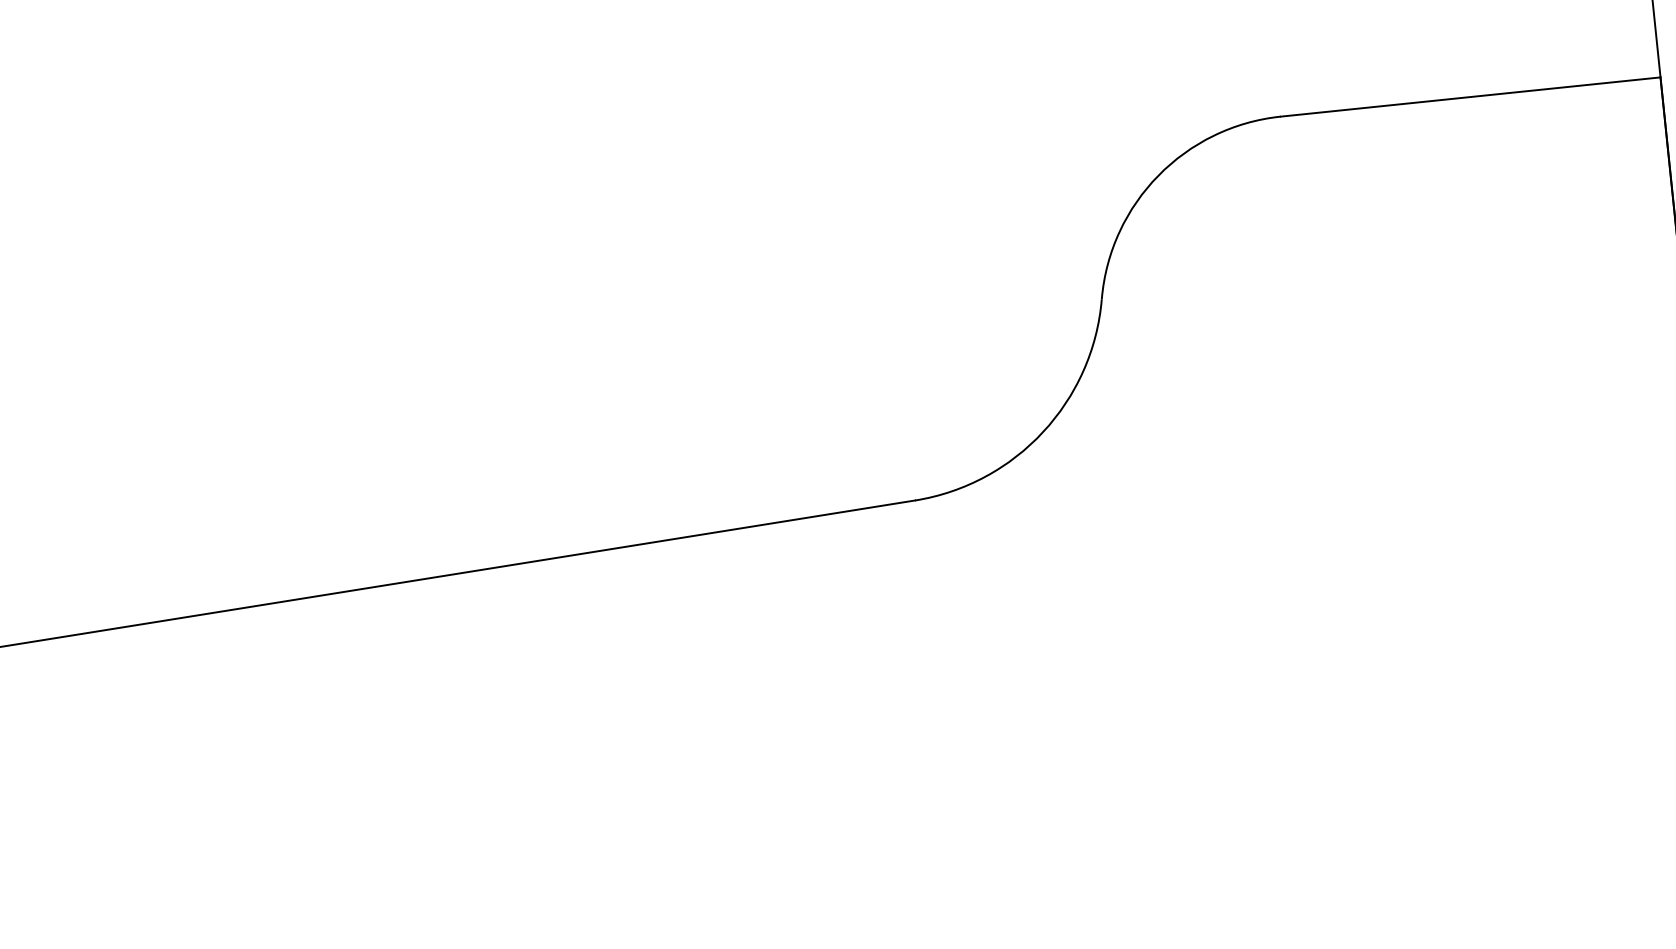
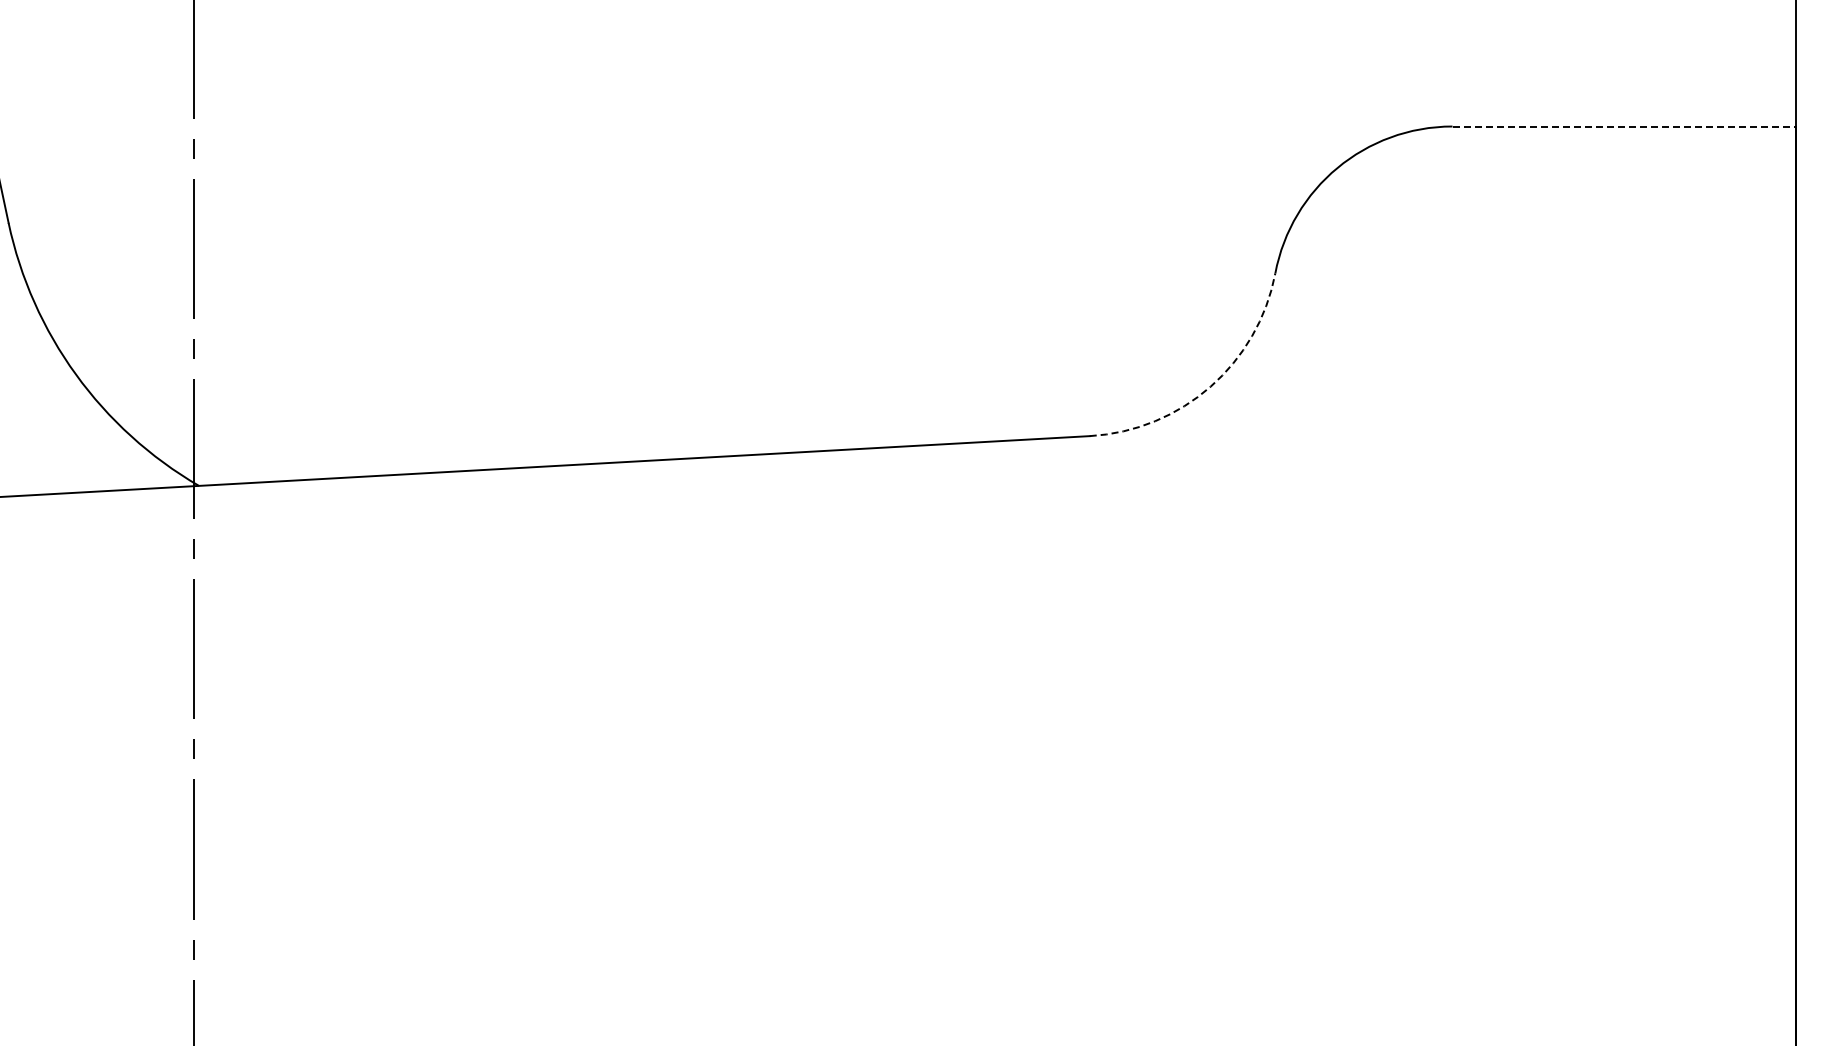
line: (1471, 96) -> (1624, 126), solid -> dashed
arc: (1043, 431) -> (1210, 386), solid -> dashed

